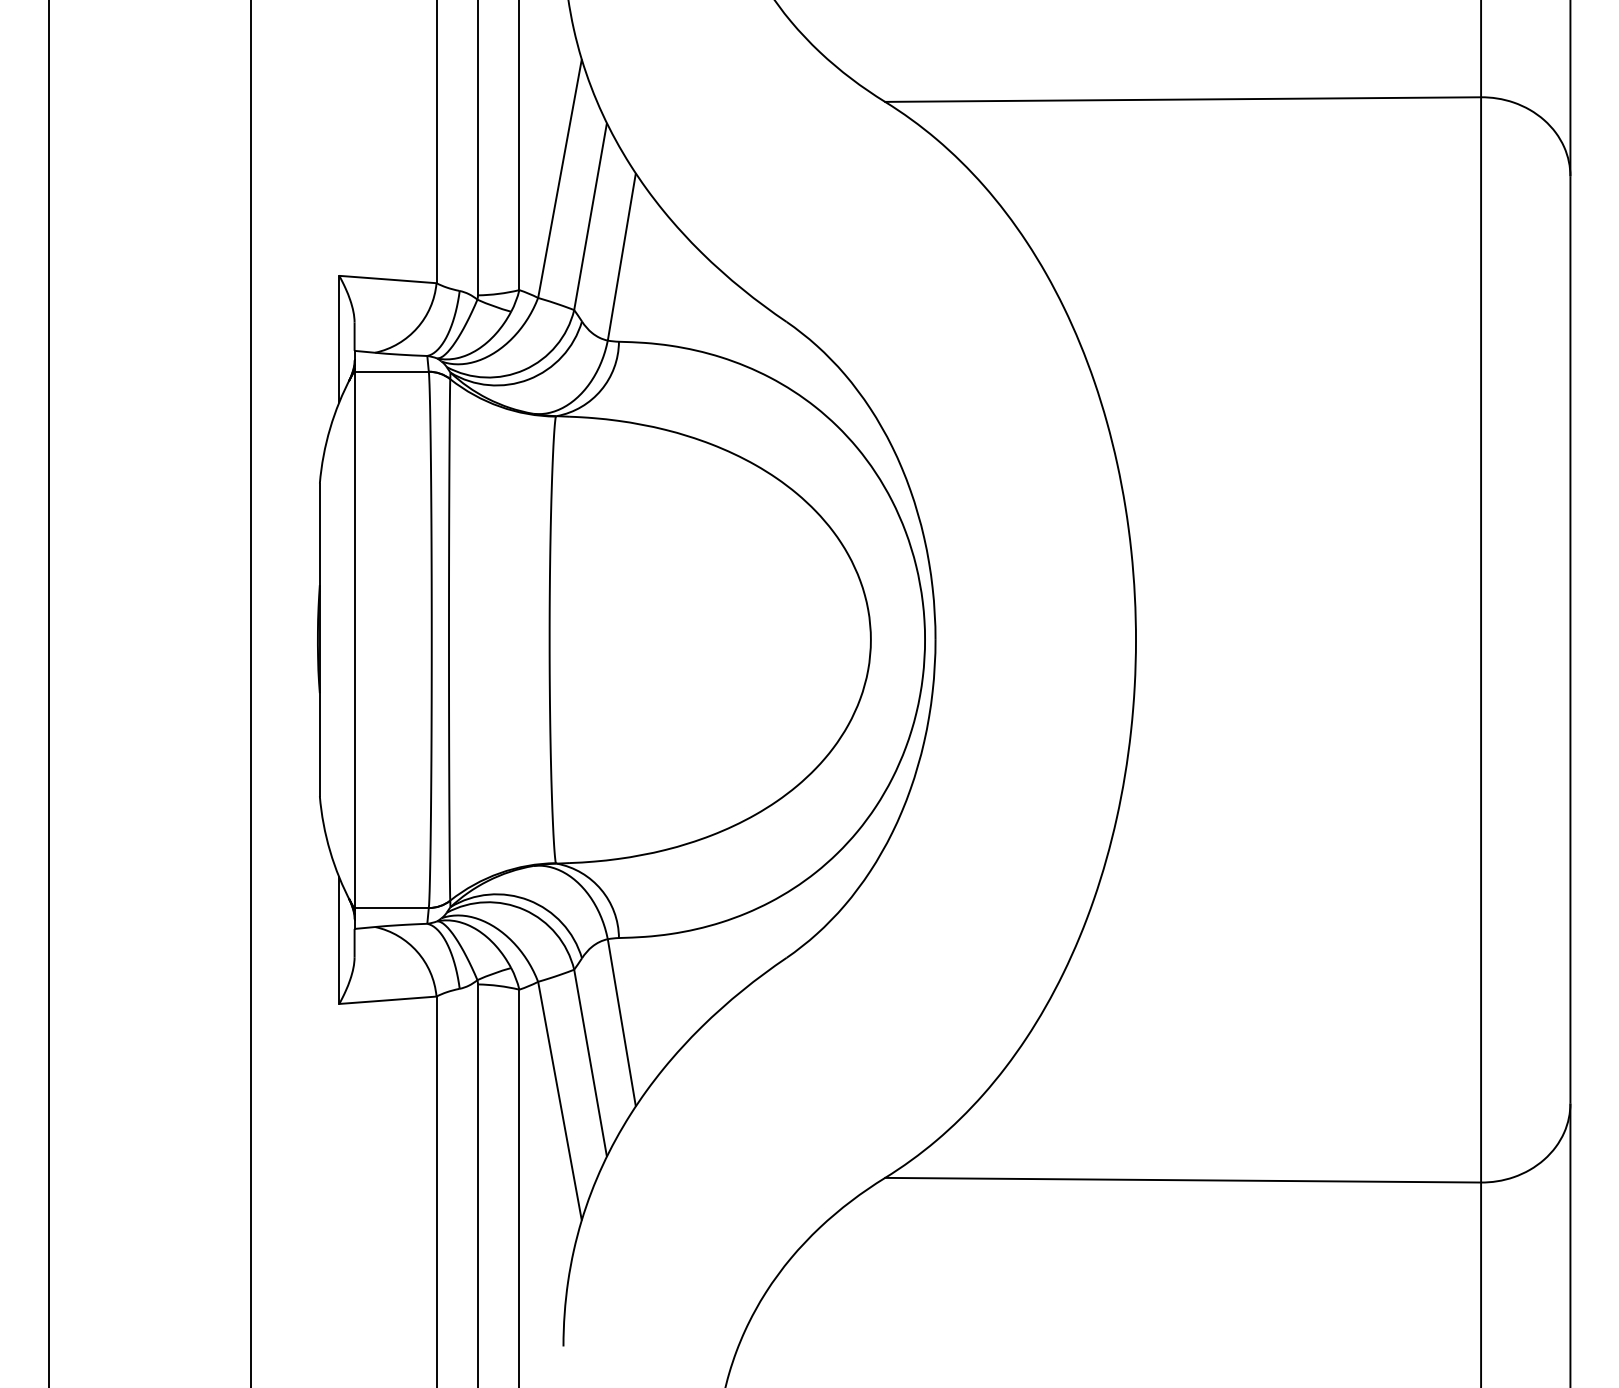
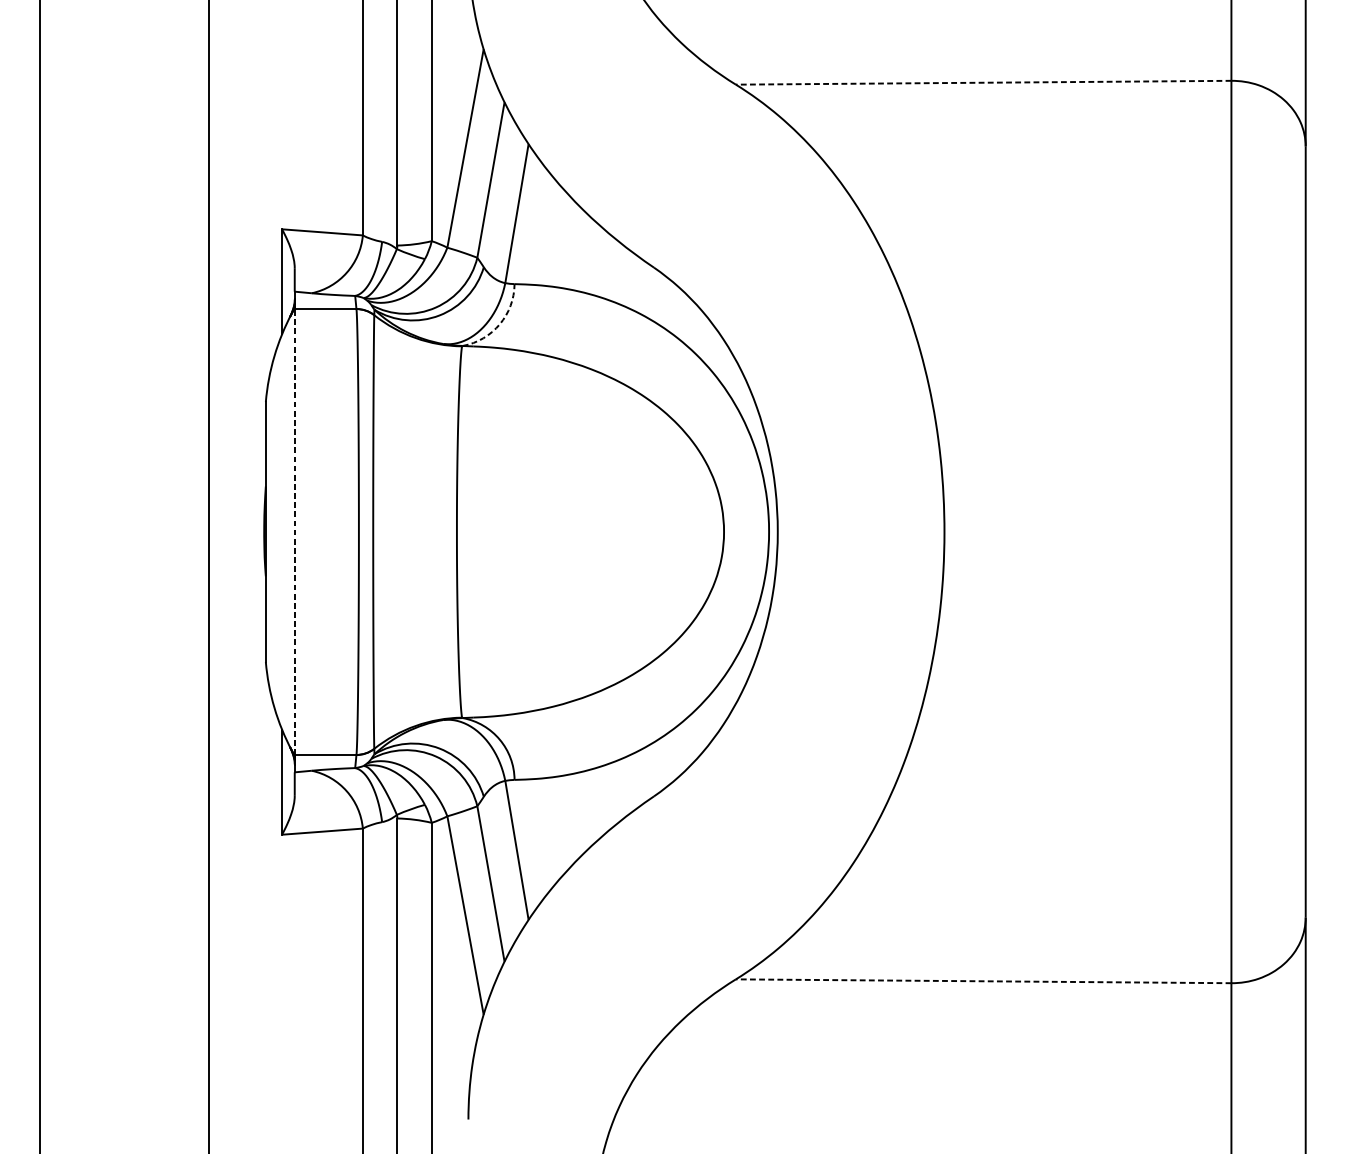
line: (1183, 99) -> (983, 82), solid -> dashed
arc: (601, 390) -> (500, 324), solid -> dashed
line: (354, 639) -> (294, 531), solid -> dashed
line: (1183, 1180) -> (983, 981), solid -> dashed

